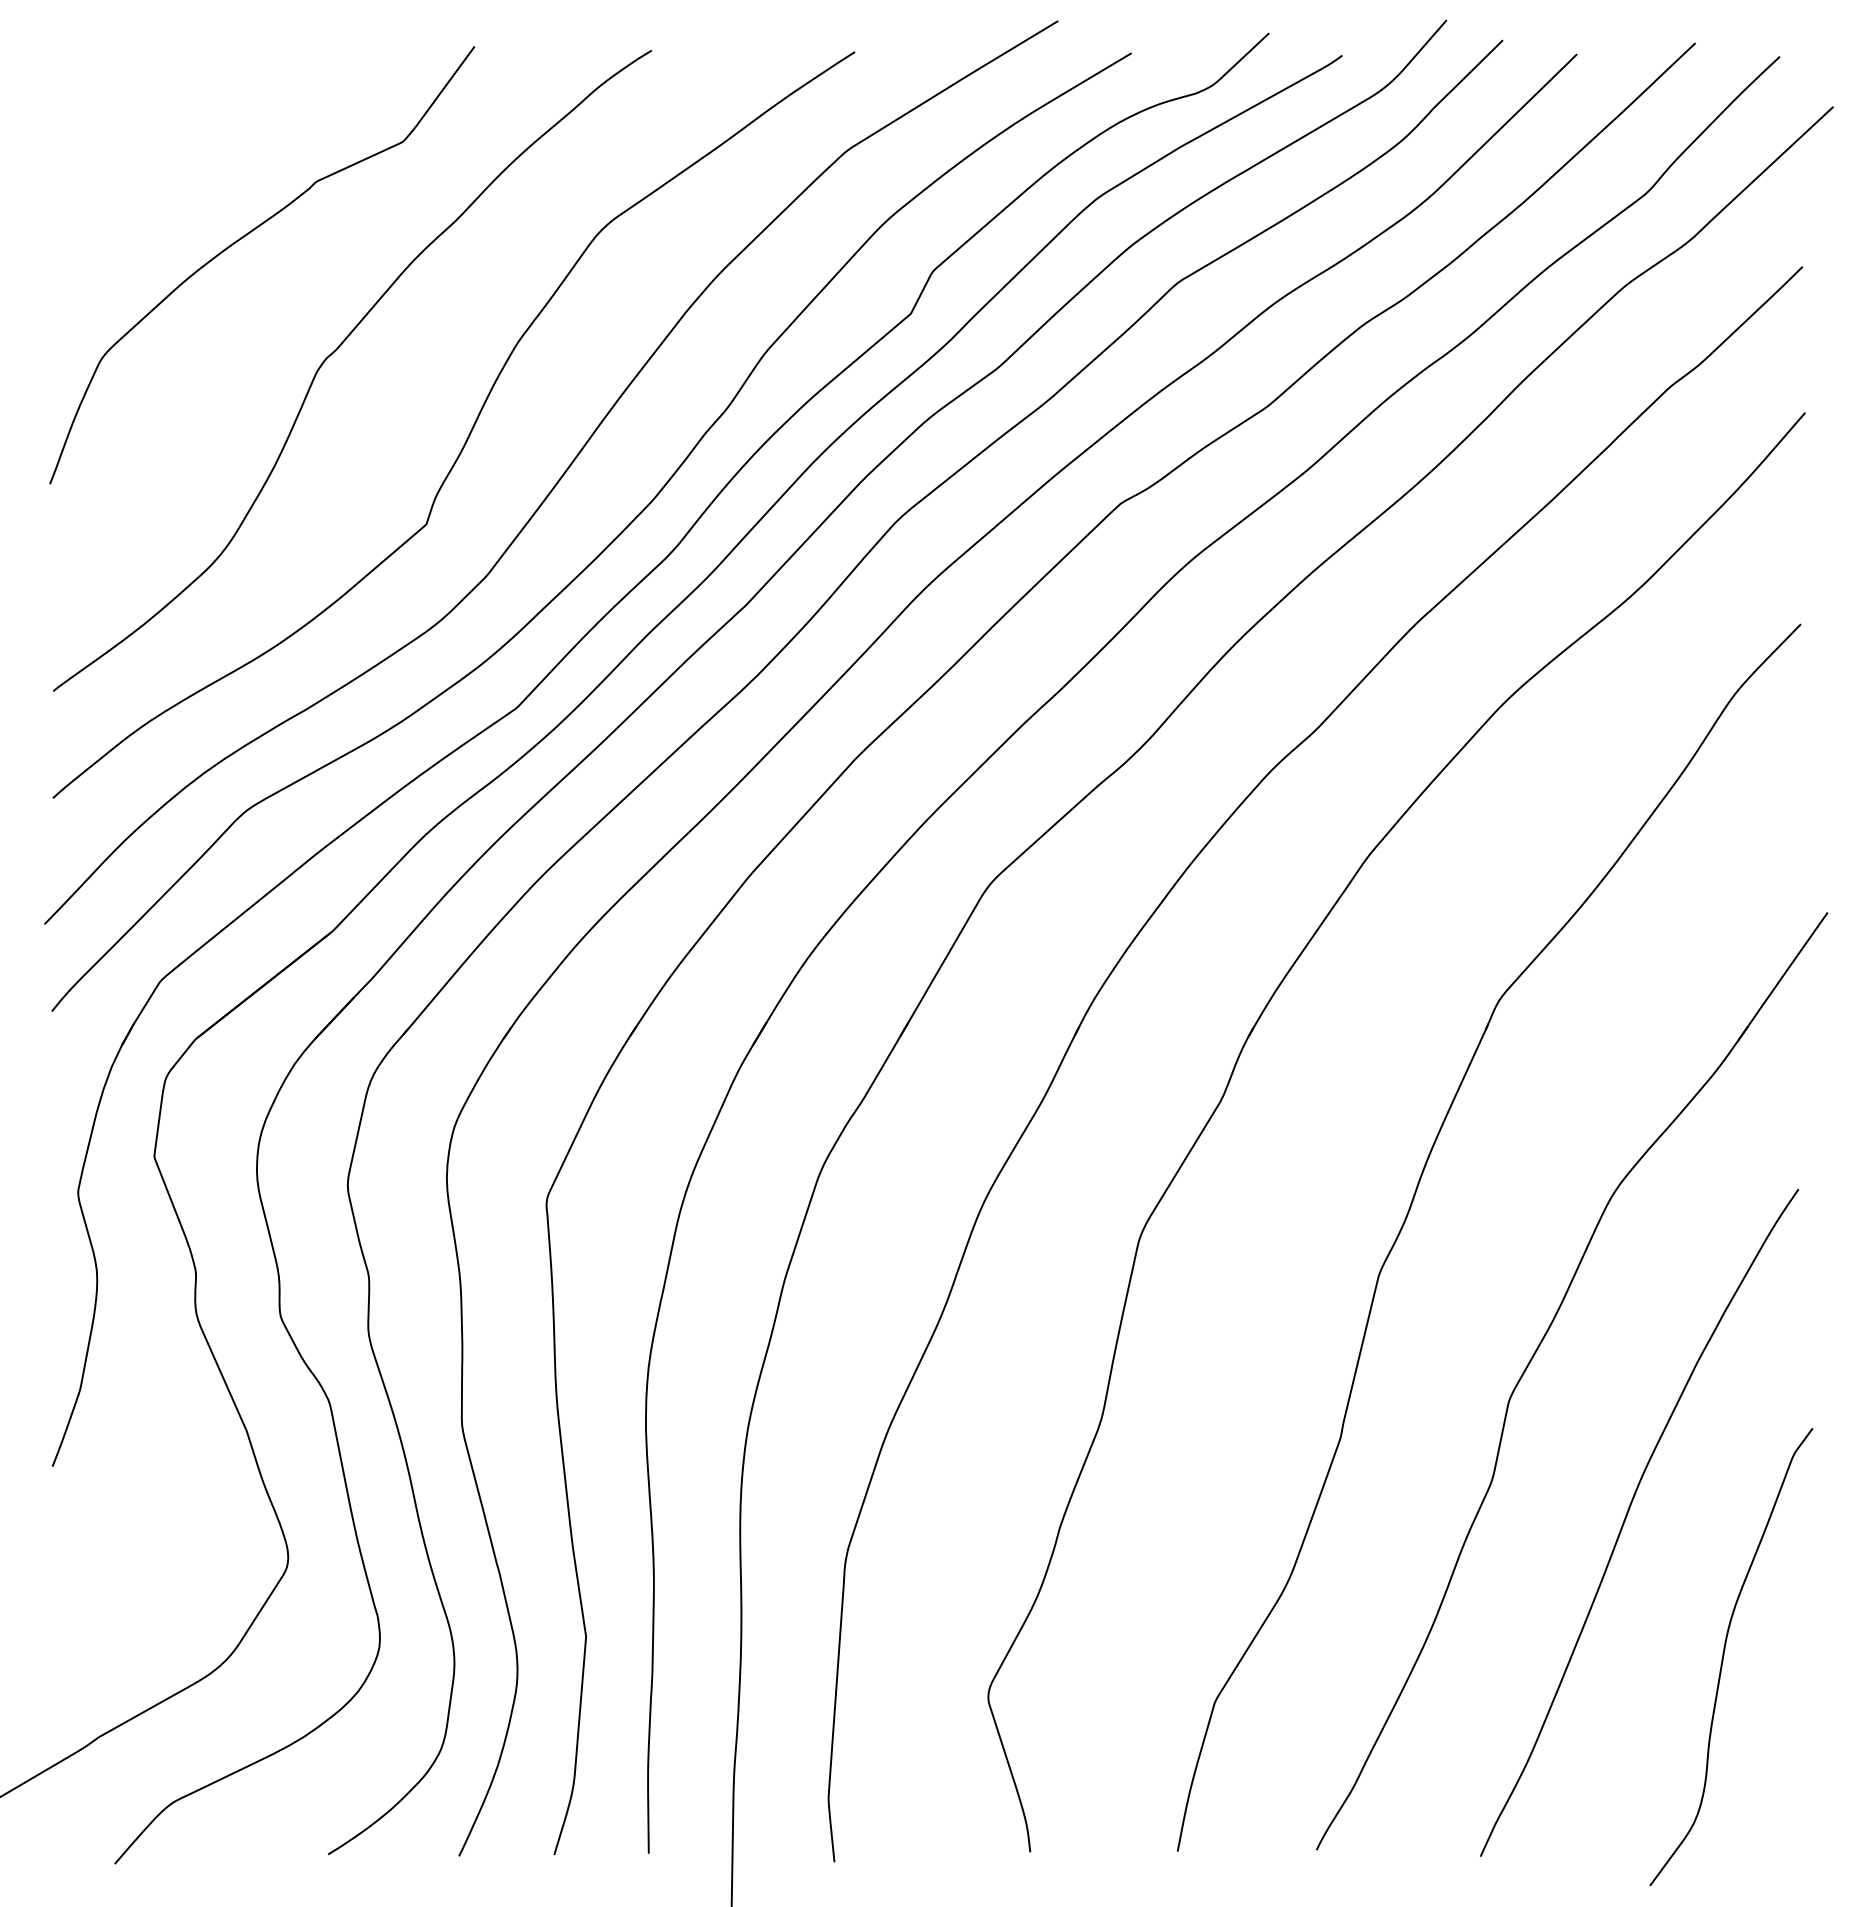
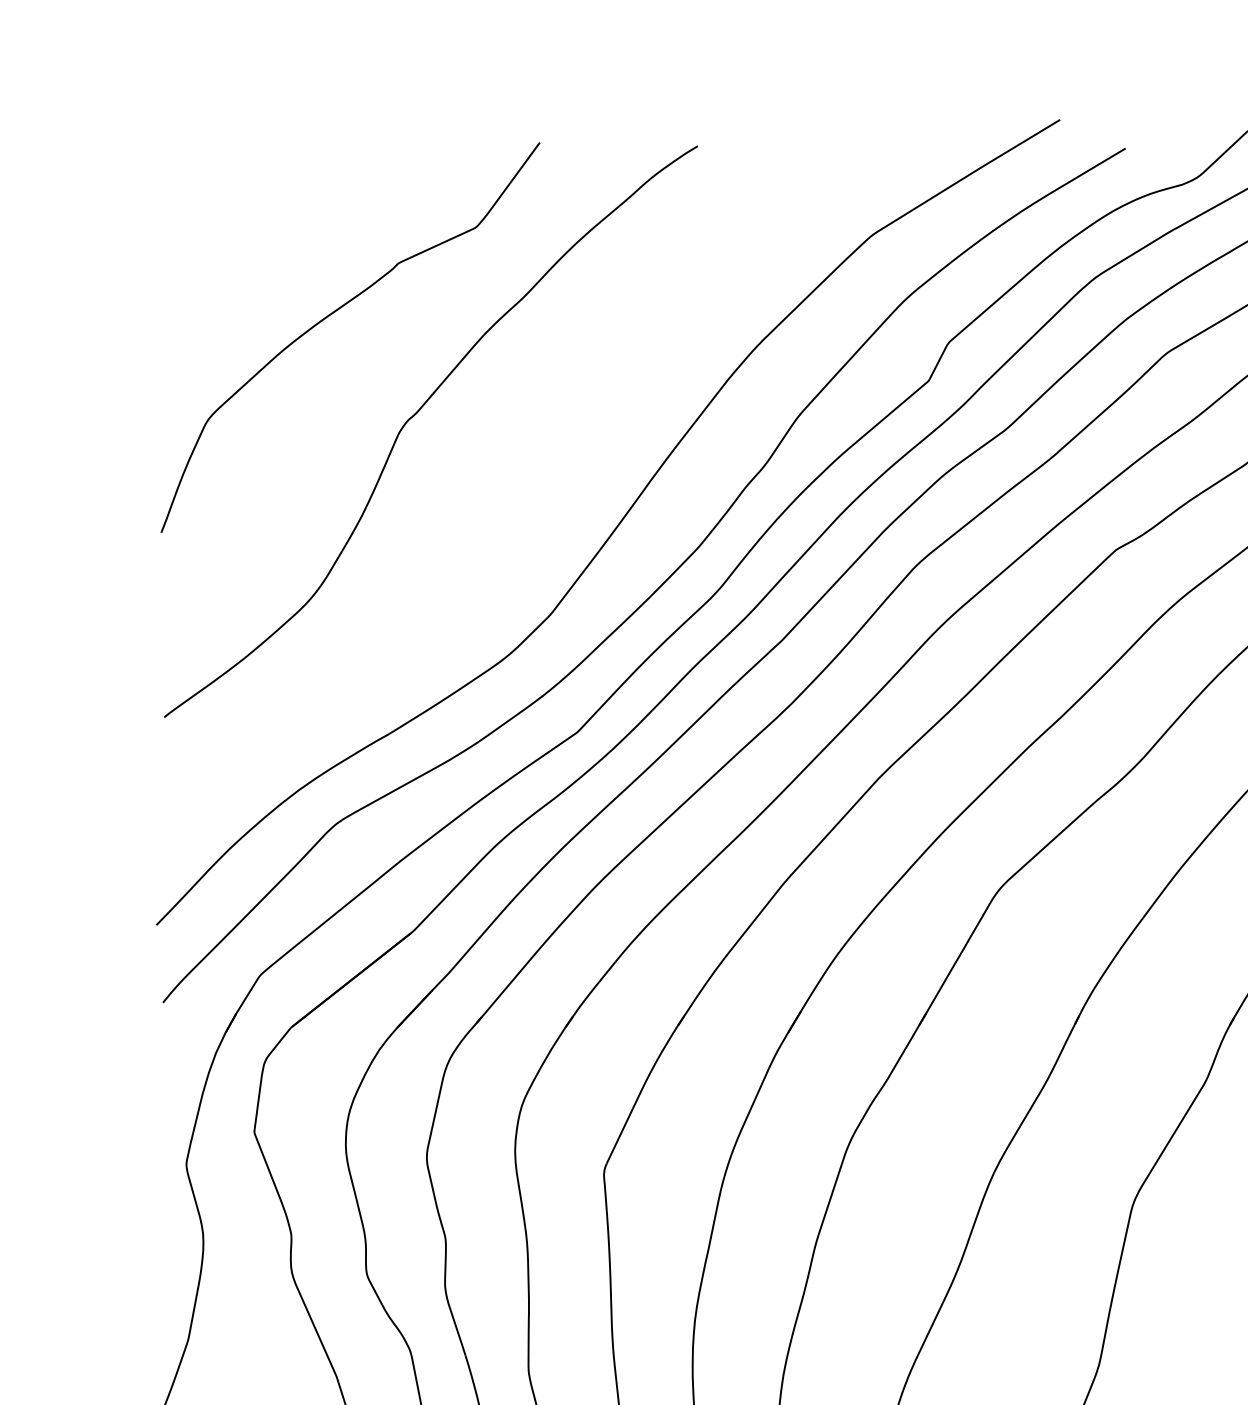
part: (469, 432) -> (535, 486), removed

